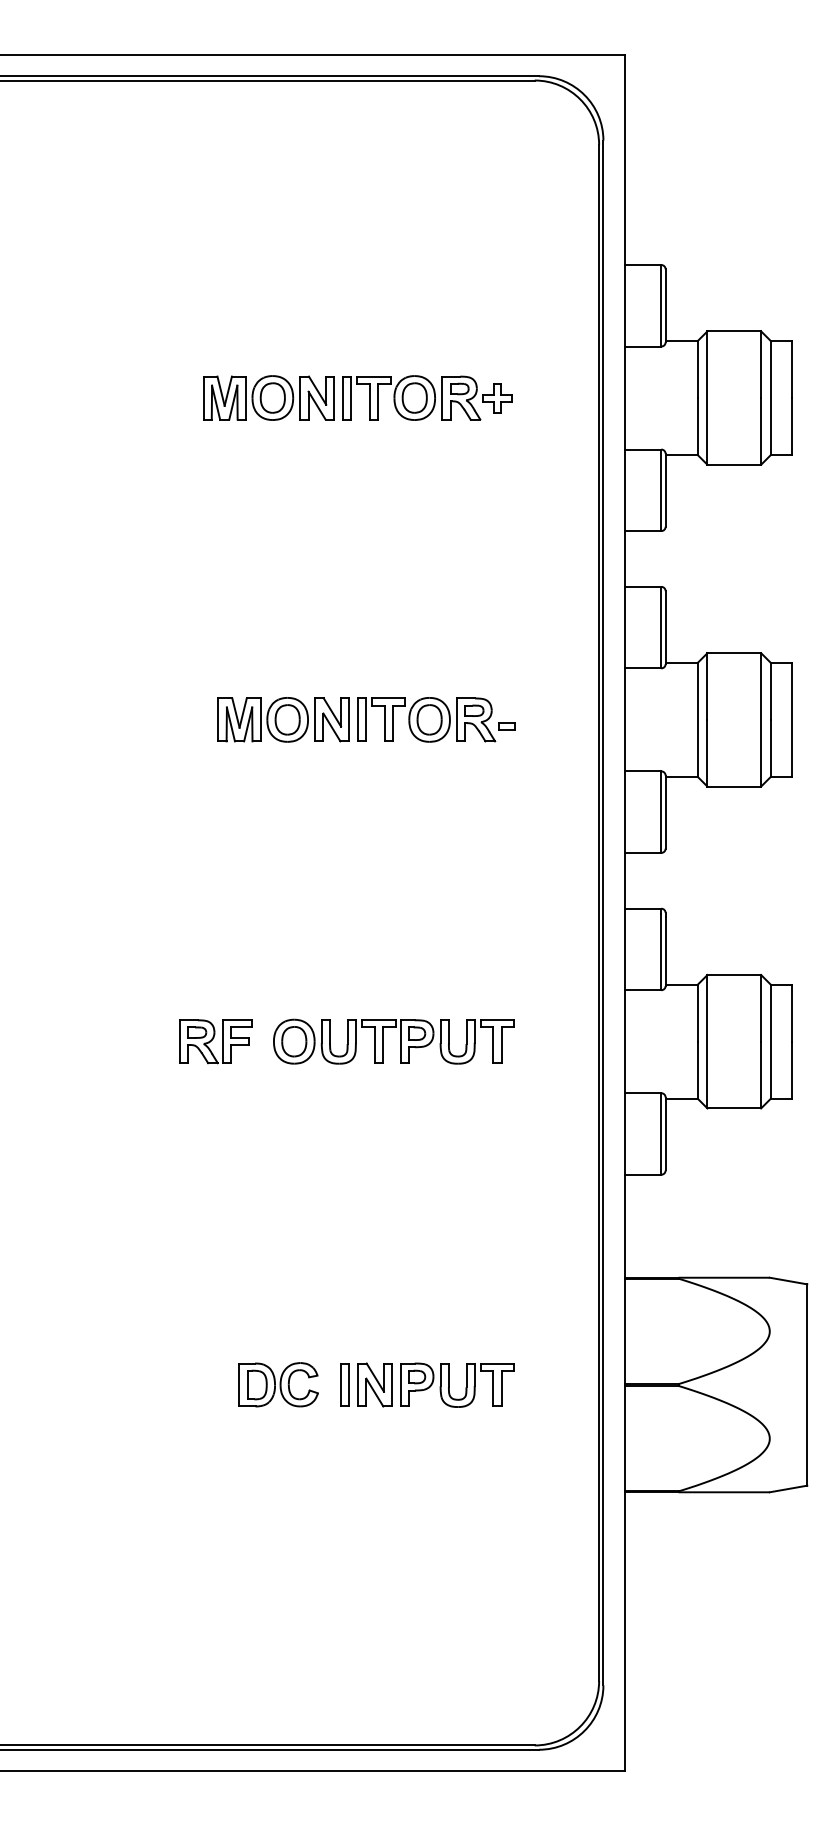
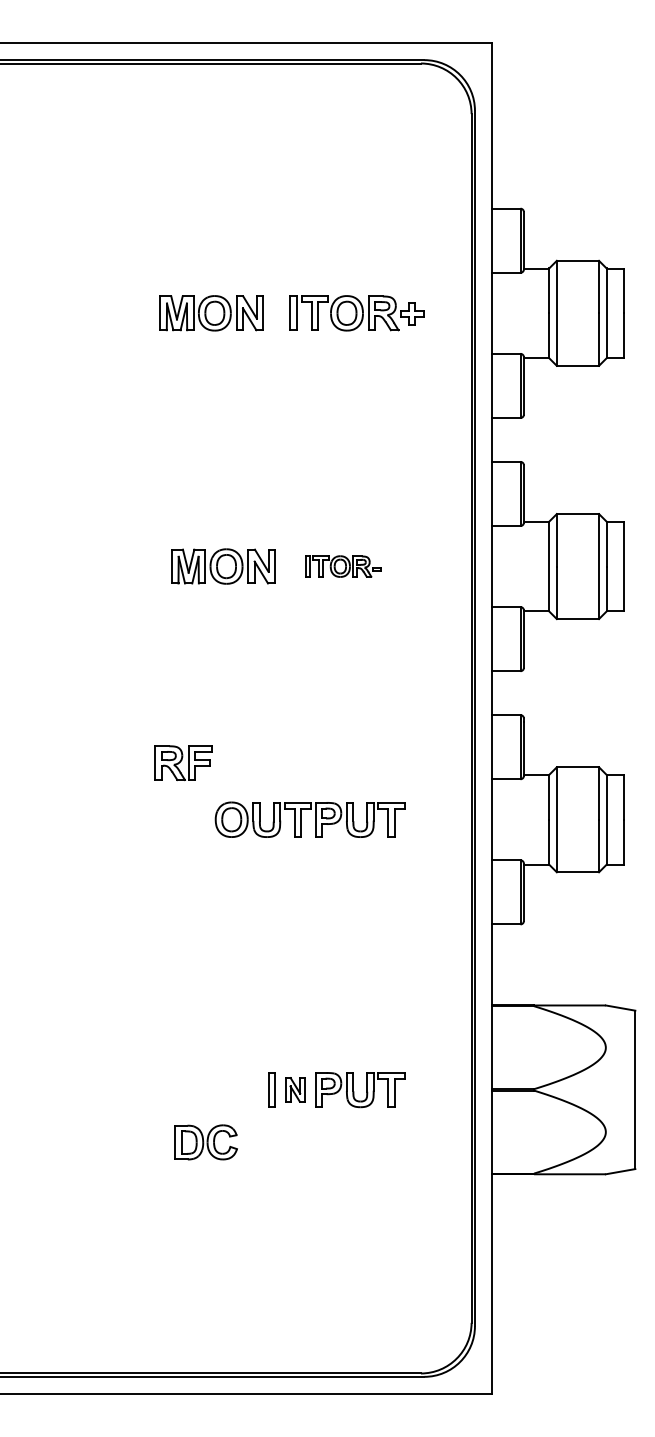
part: (427, 397) -> (357, 312), moved
part: (436, 719) -> (343, 566), size x0.6
part: (215, 1041) -> (183, 762), moved
part: (278, 1384) -> (205, 1142), moved
part: (374, 1384) -> (294, 1089), size x0.7

